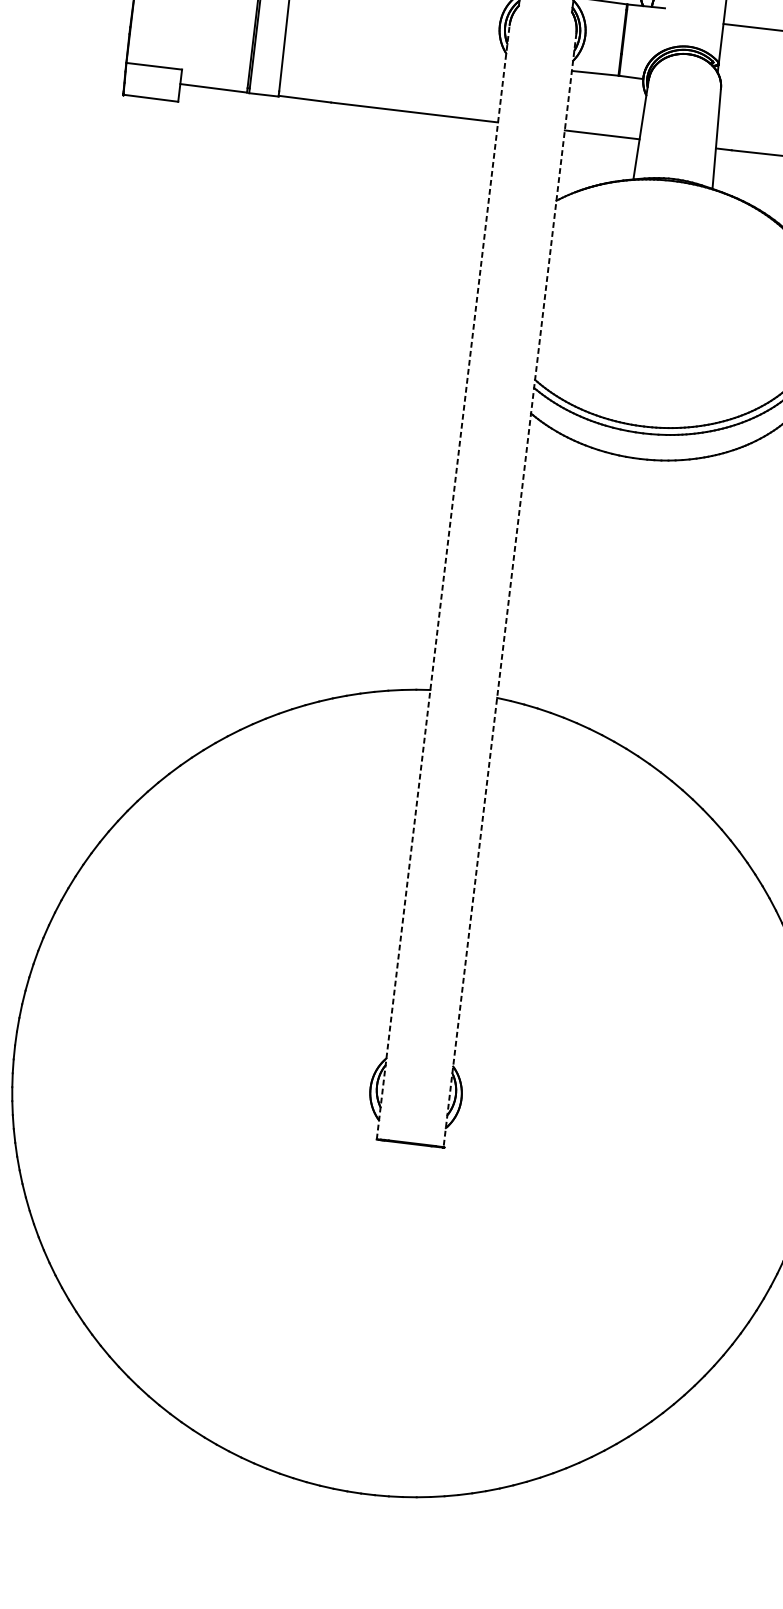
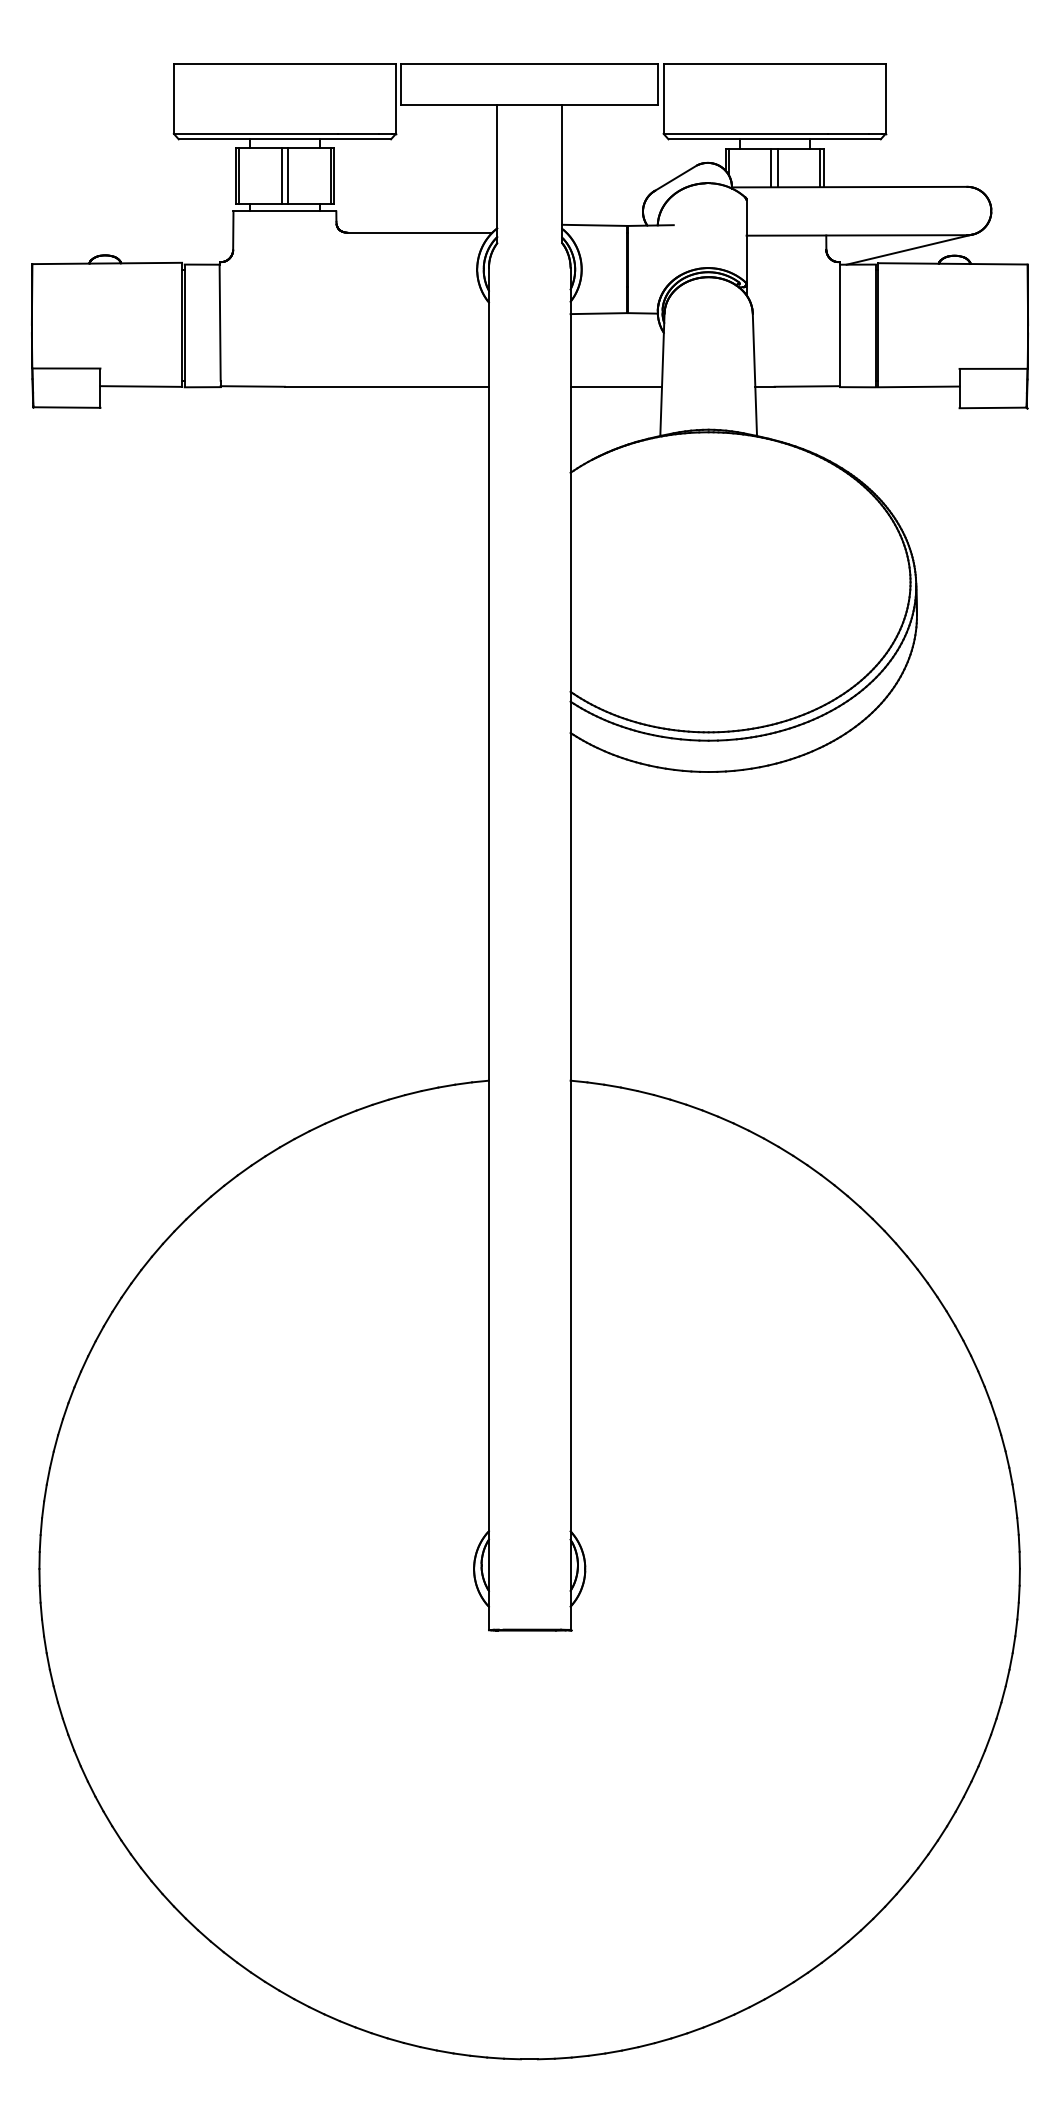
line: (442, 581) -> (488, 948), dashed -> solid
line: (509, 590) -> (570, 949), dashed -> solid

